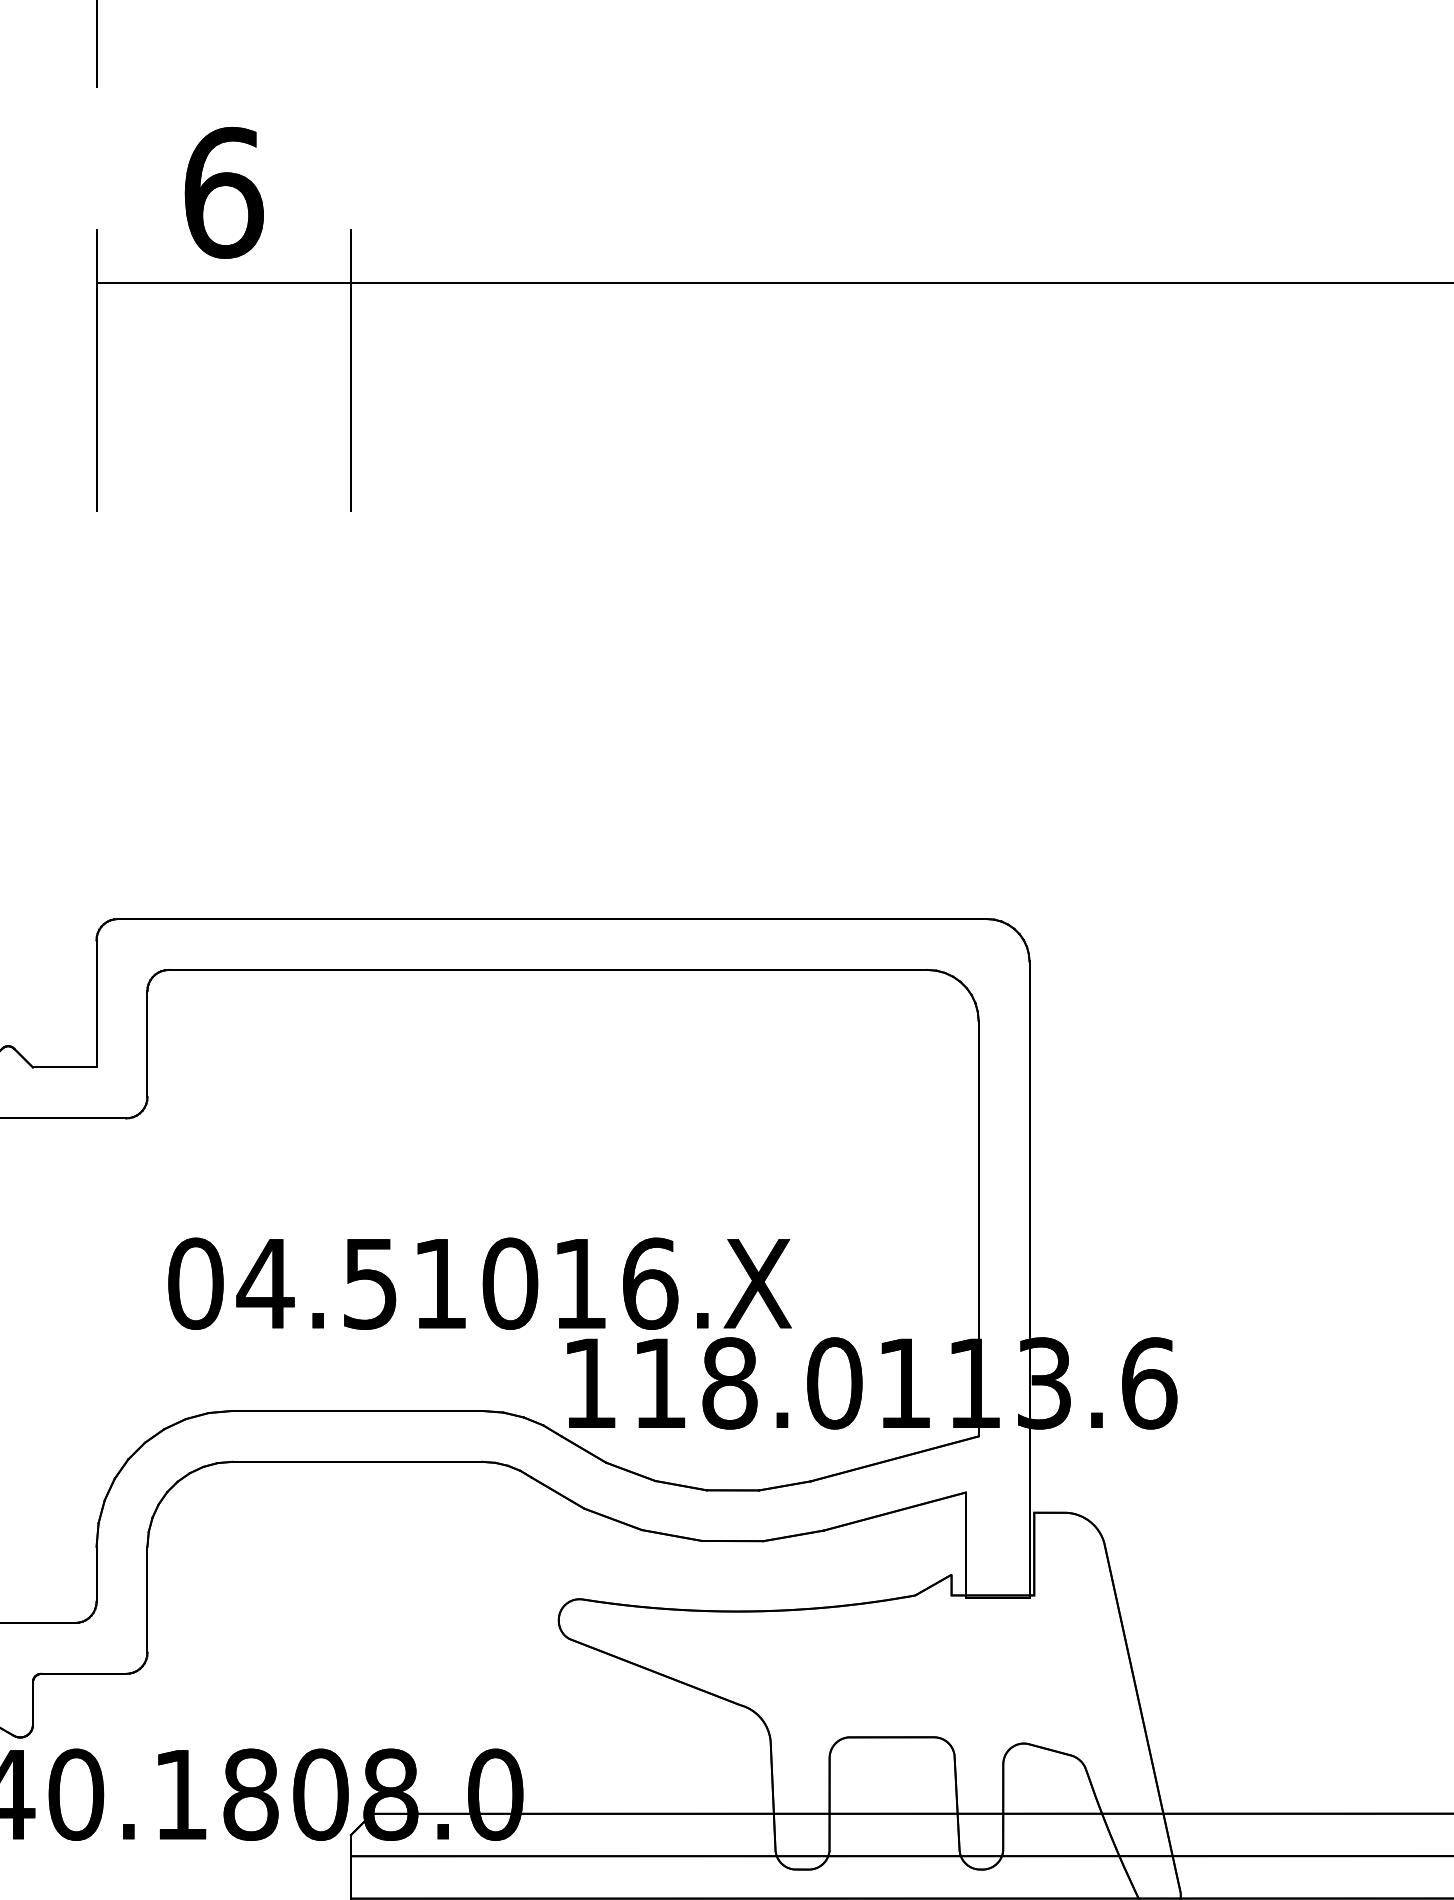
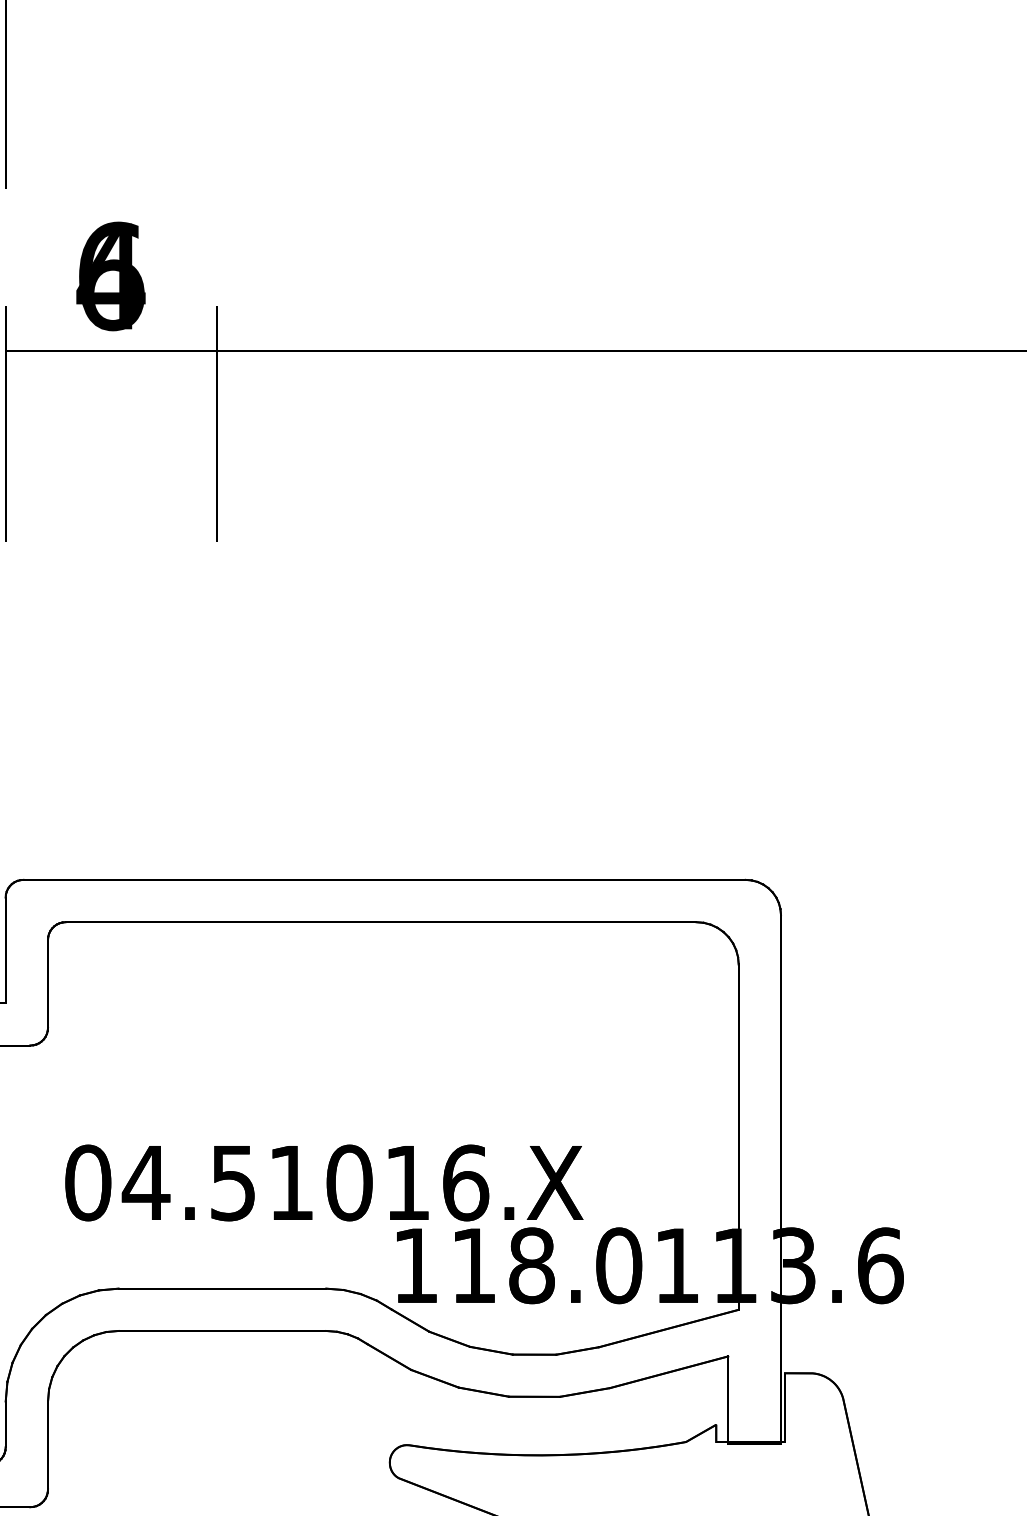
text: (222, 192) -> (110, 276), 6 -> 4

